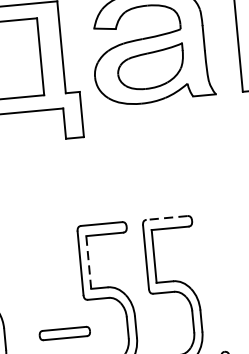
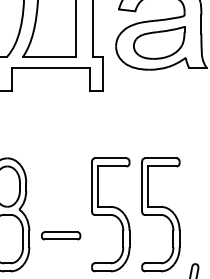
line: (166, 218) -> (160, 158), dashed -> solid
line: (89, 262) -> (98, 186), dashed -> solid
part: (65, 332) -> (61, 235), moved

